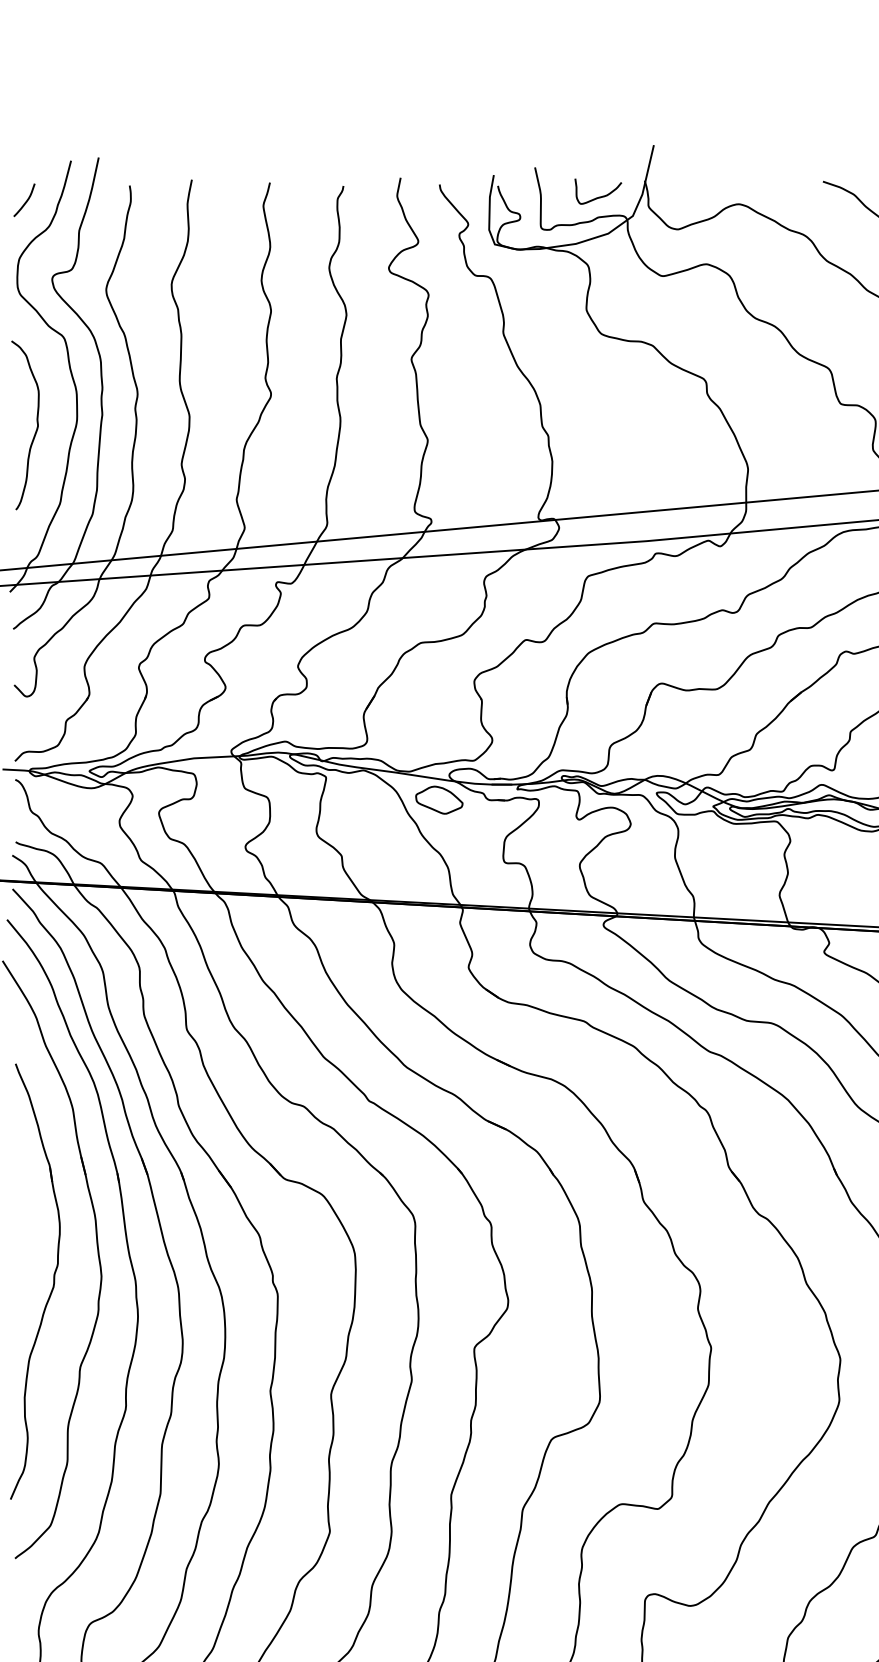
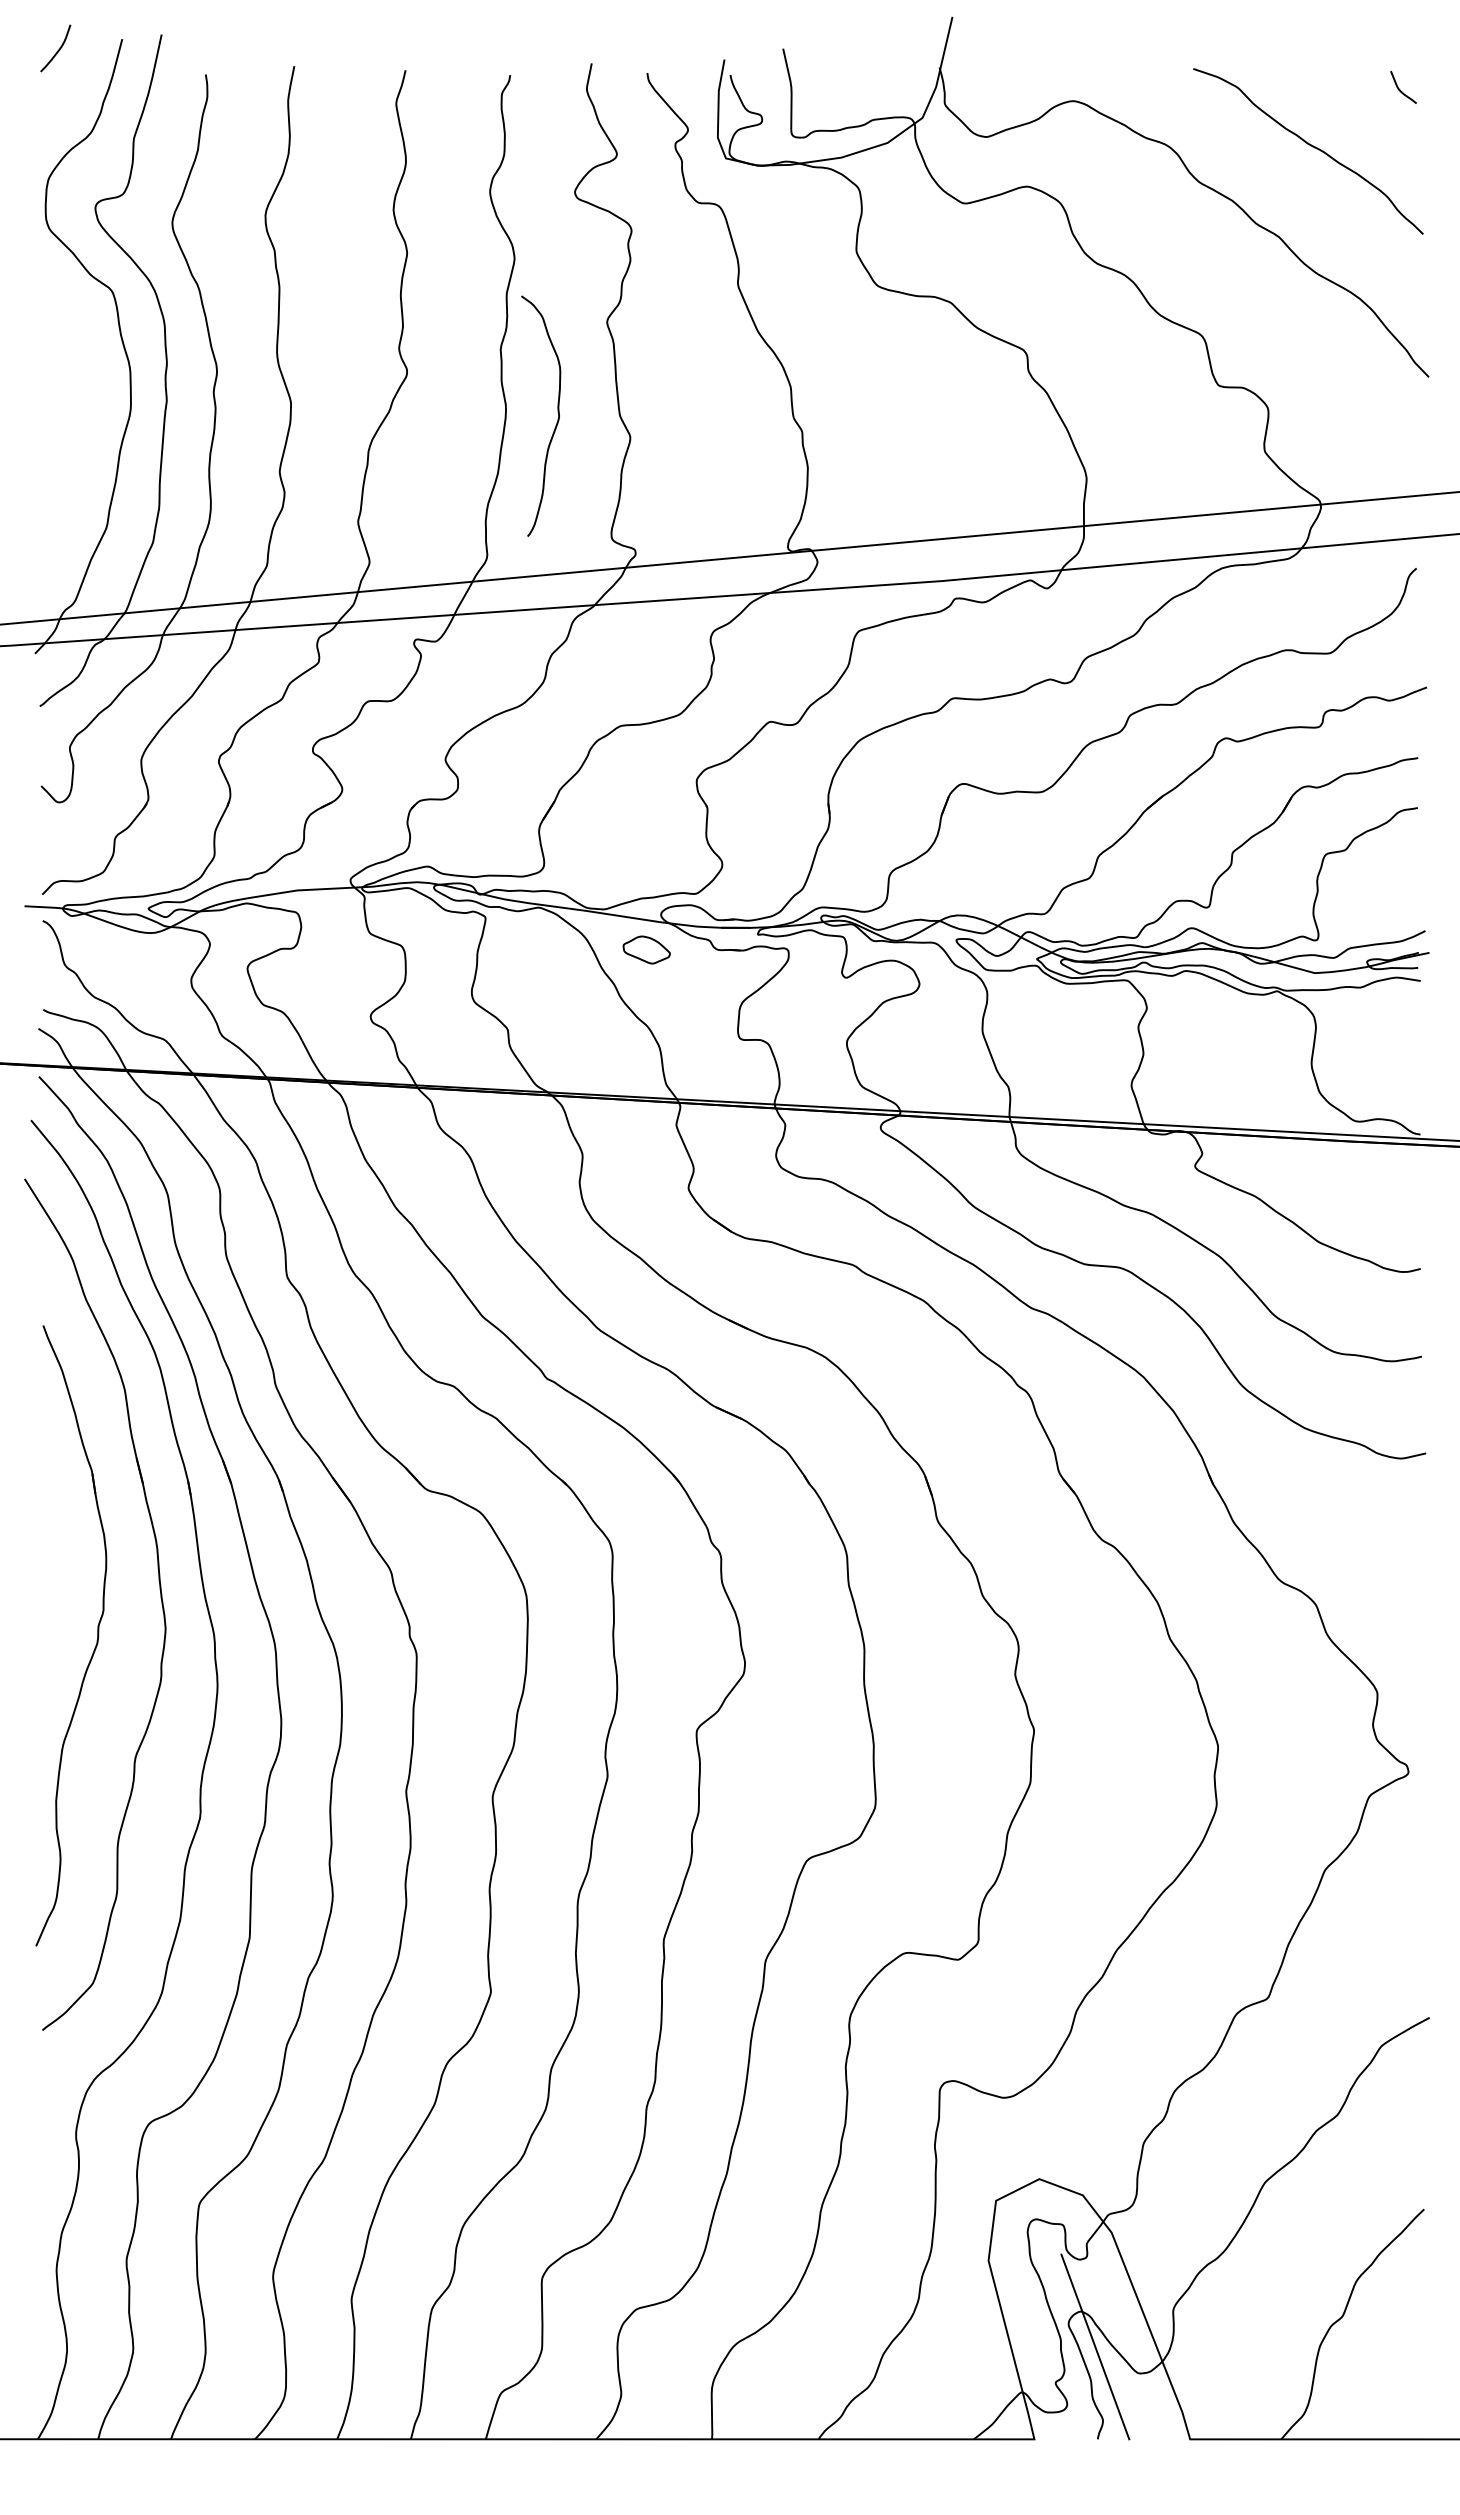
curve: (599, 196) -> (874, 90), removed
curve: (25, 201) -> (57, 50), moved
curve: (36, 422) -> (557, 412), moved
part: (439, 799) -> (646, 949), size x0.7

